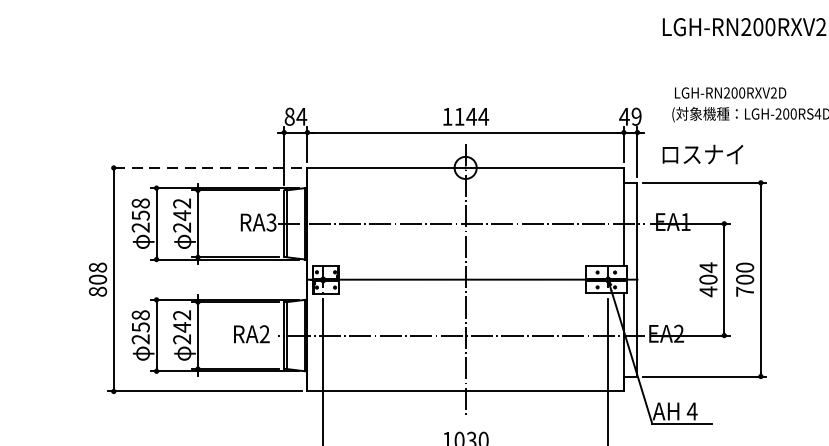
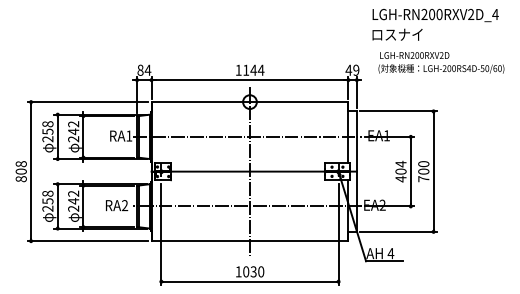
text: (702, 154) -> (397, 34), moved
line: (204, 168) -> (87, 102), dashed -> solid
text: (271, 221) -> (129, 135), RA3 -> RA1

